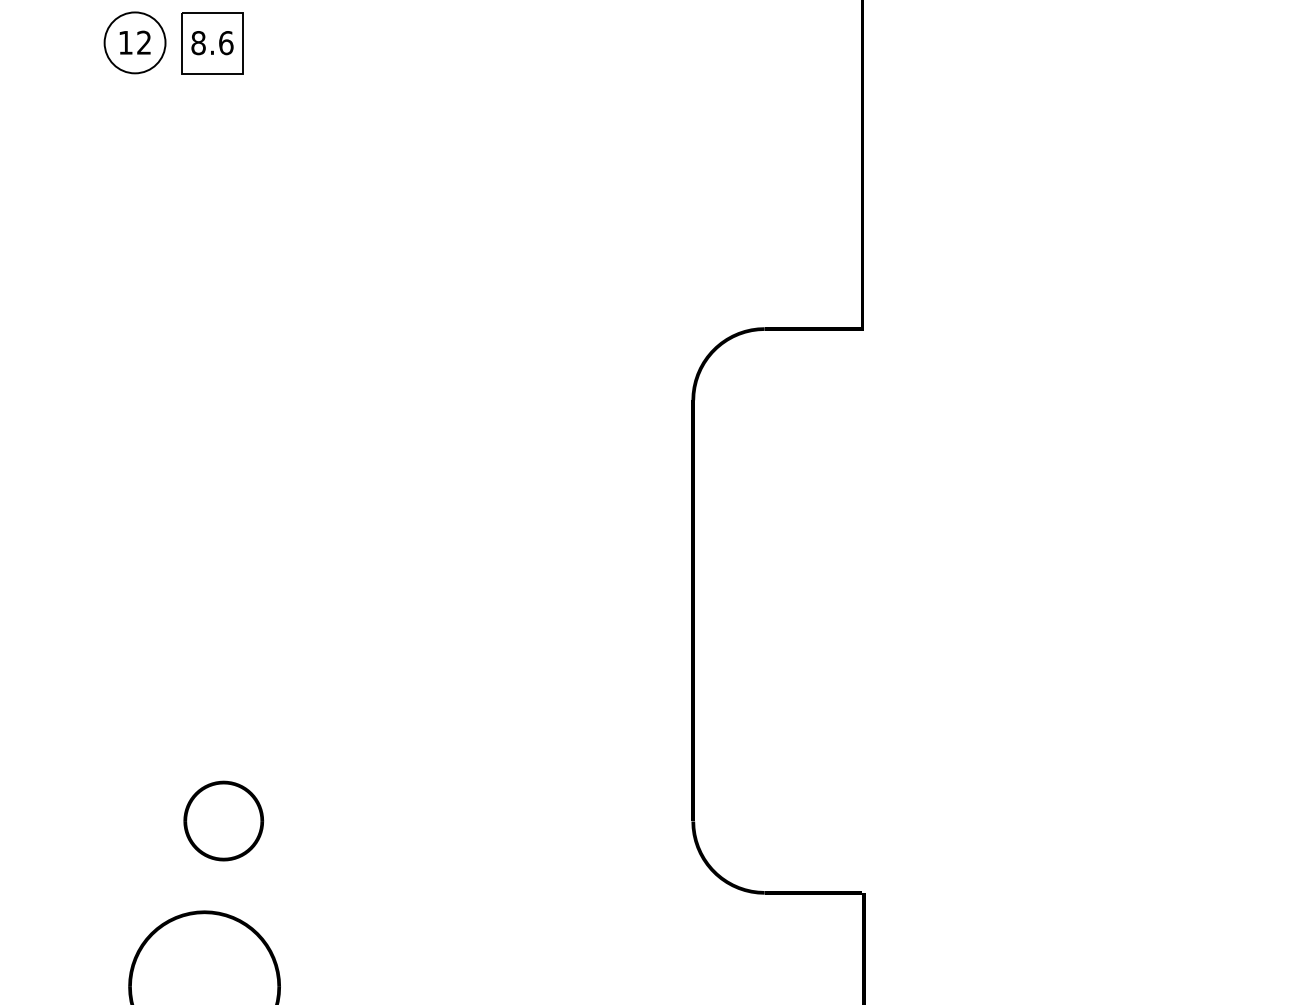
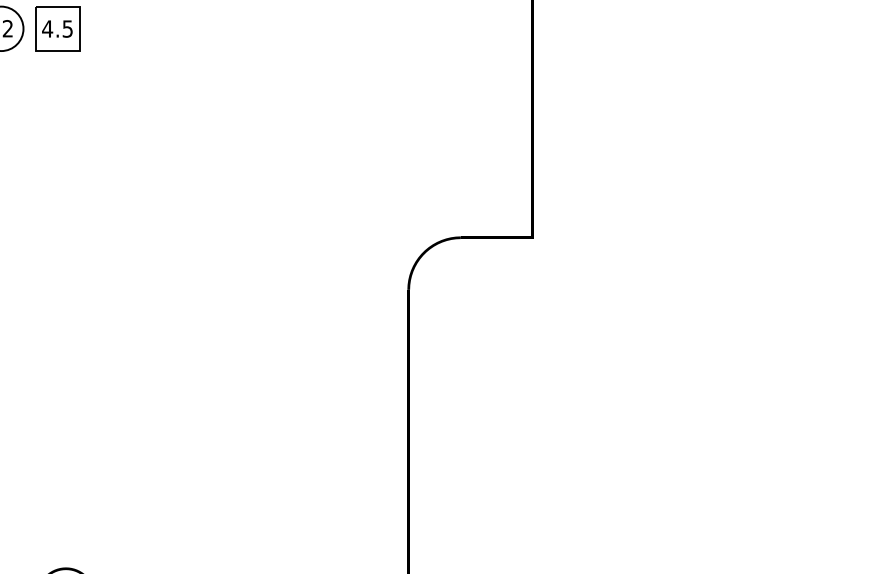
text: (211, 43) -> (57, 29), 8.6 -> 4.5

